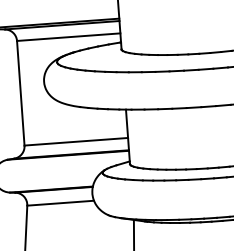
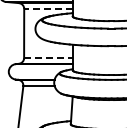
line: (68, 36) -> (48, 8), solid -> dashed
line: (76, 142) -> (48, 58), solid -> dashed

